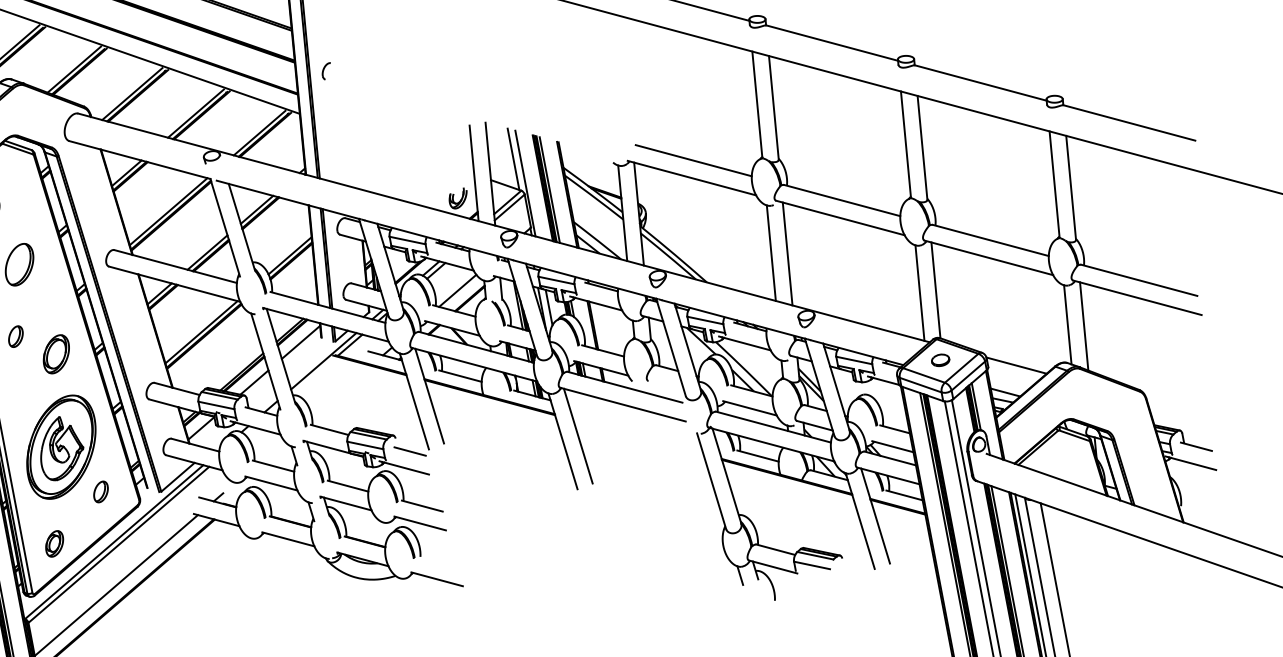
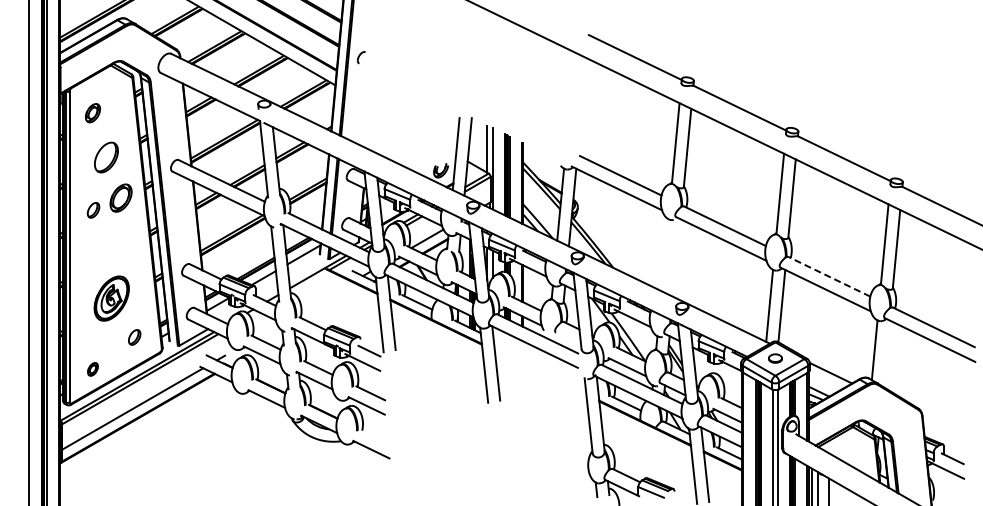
line: (990, 240) -> (829, 276), solid -> dashed
line: (770, 253) -> (664, 255), removed
line: (786, 253) -> (676, 257), removed
line: (1083, 326) -> (886, 353), removed
part: (55, 353) -> (120, 197), moved
part: (61, 447) -> (111, 298), size x0.6
part: (54, 544) -> (92, 369), size x0.7

